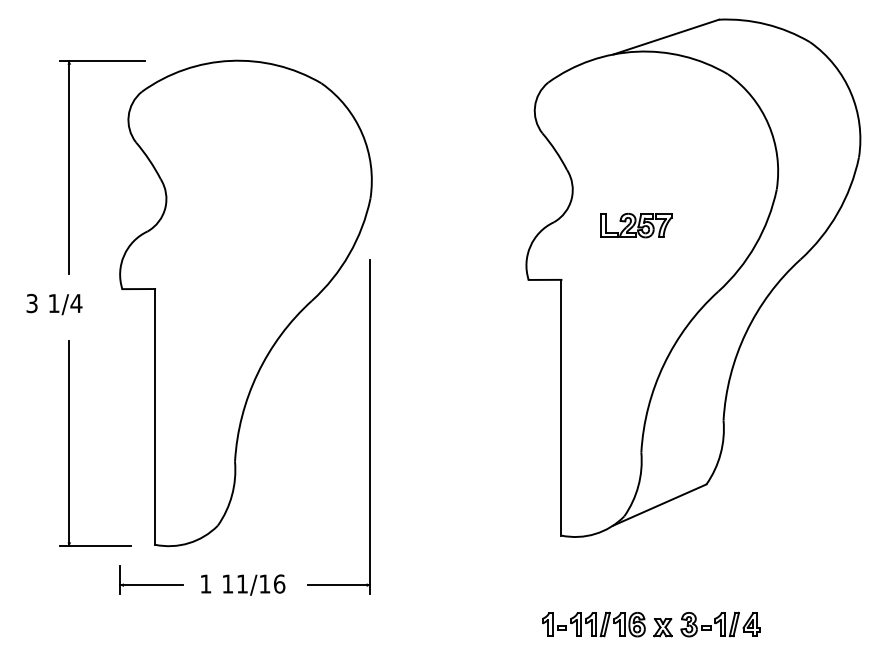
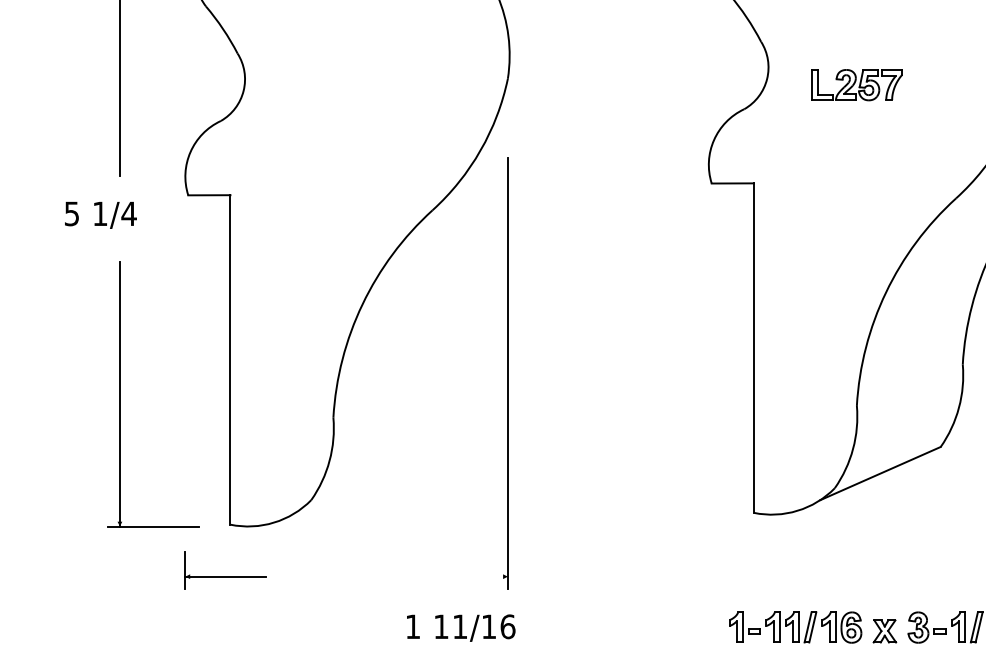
part: (636, 225) -> (857, 85), moved
text: (32, 302) -> (72, 212), 3 -> 5
text: (243, 584) -> (461, 627), moved
line: (338, 585) -> (466, 577), removed

